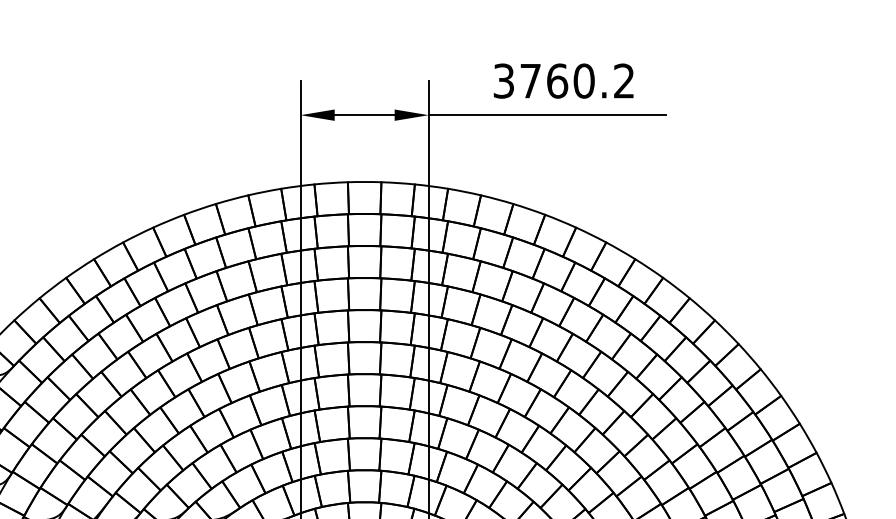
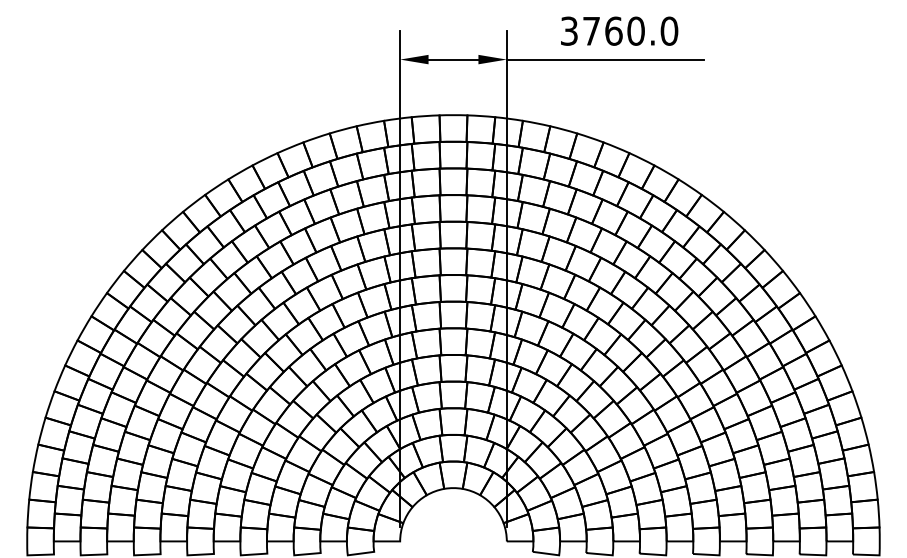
text: (624, 80) -> (669, 30), 3760.2 -> 3760.0

